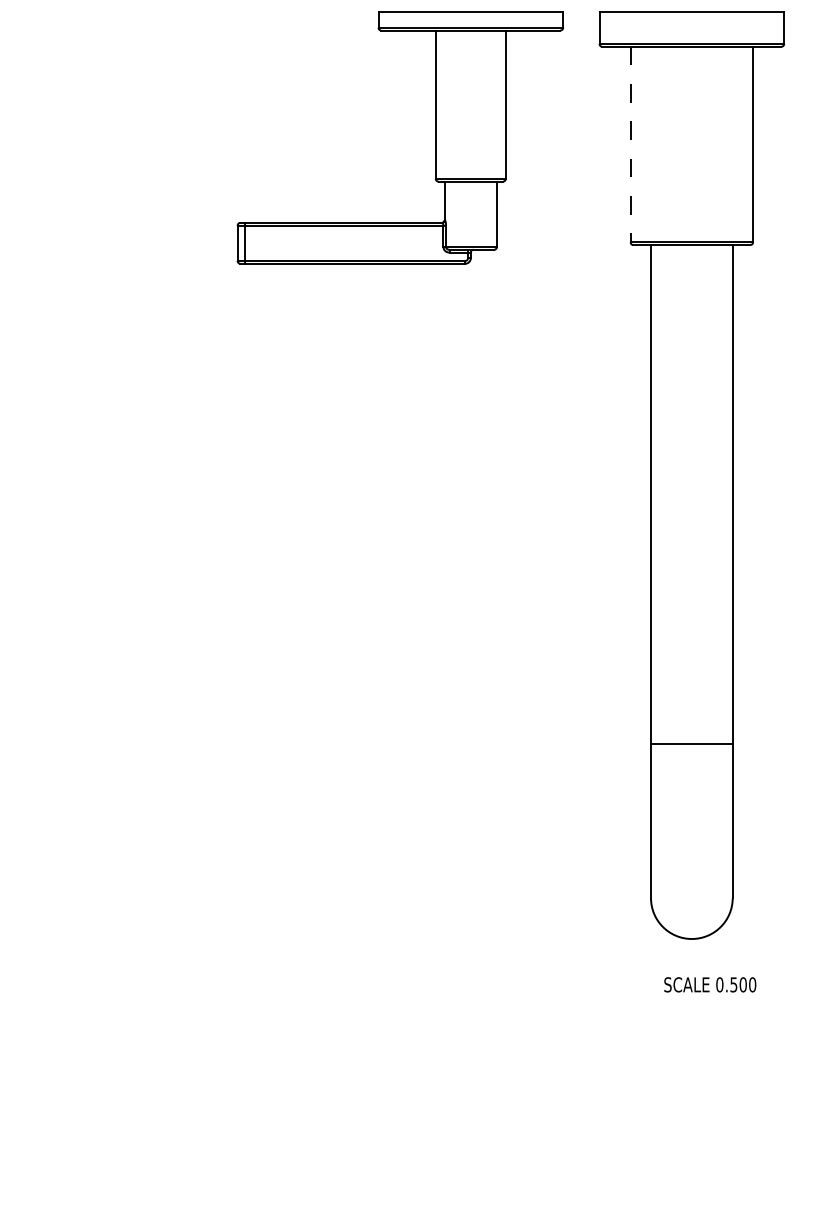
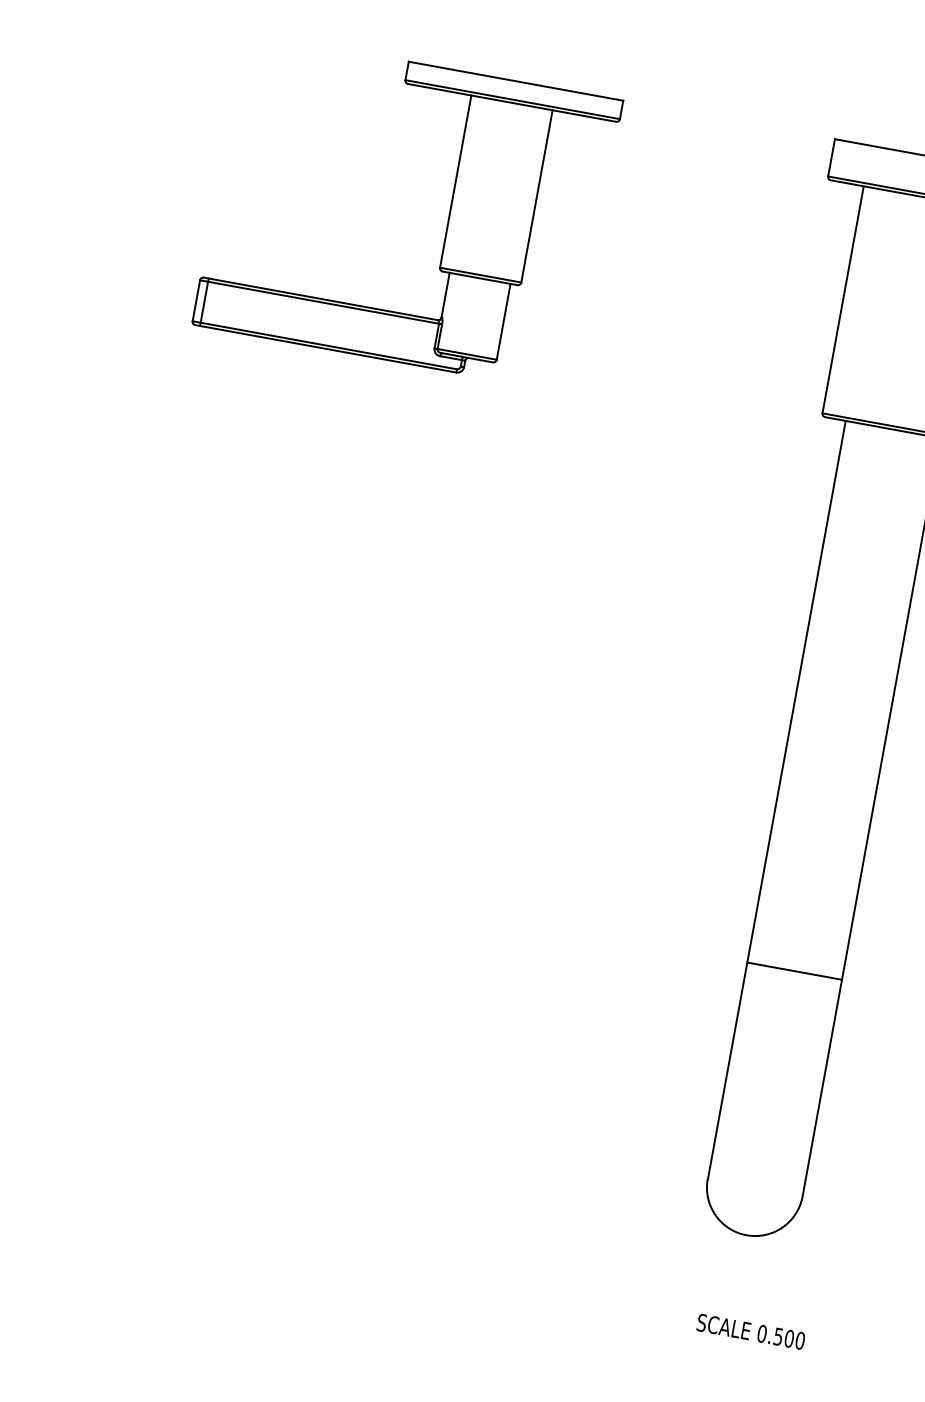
part: (435, 137) -> (448, 219), moved
line: (630, 144) -> (842, 299), dashed -> solid
line: (691, 743) -> (794, 971), moved
text: (710, 984) -> (751, 1331), moved

